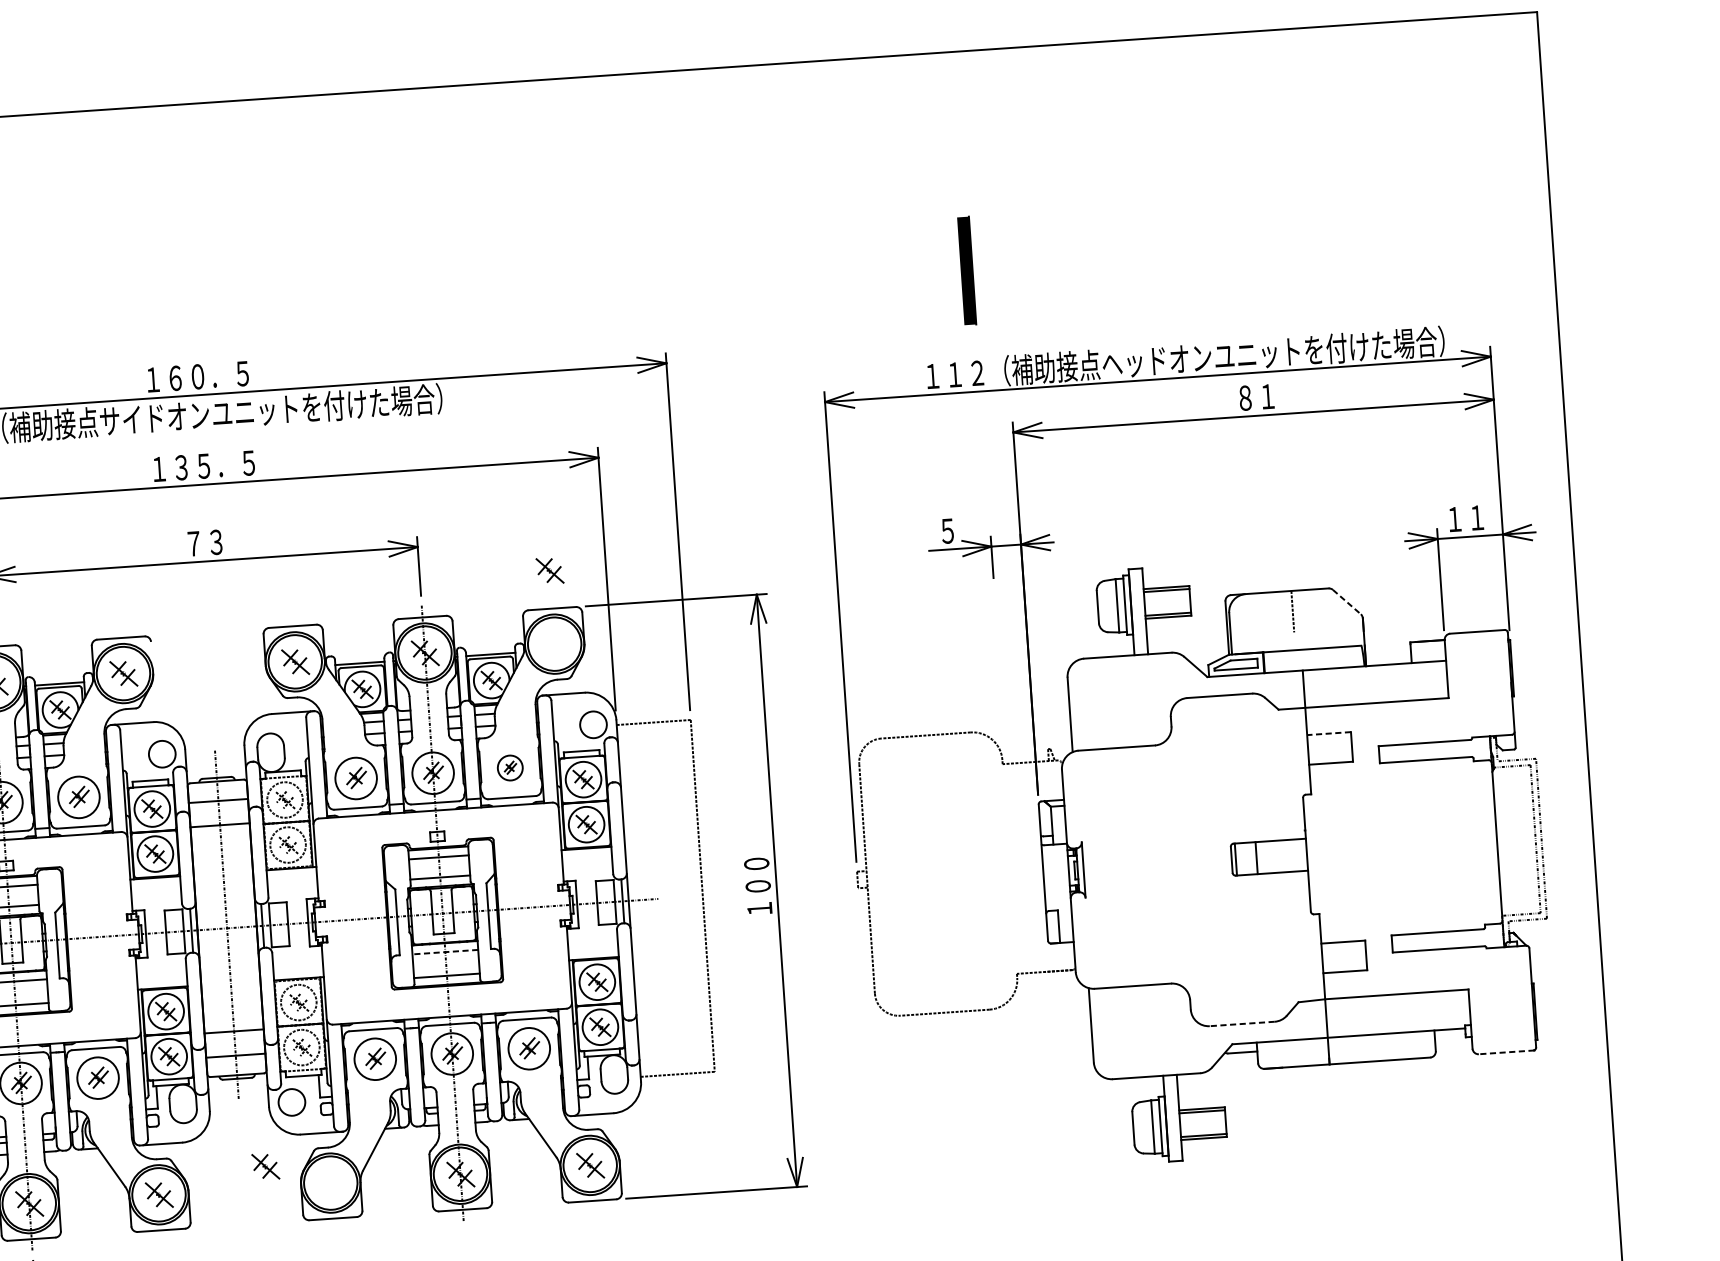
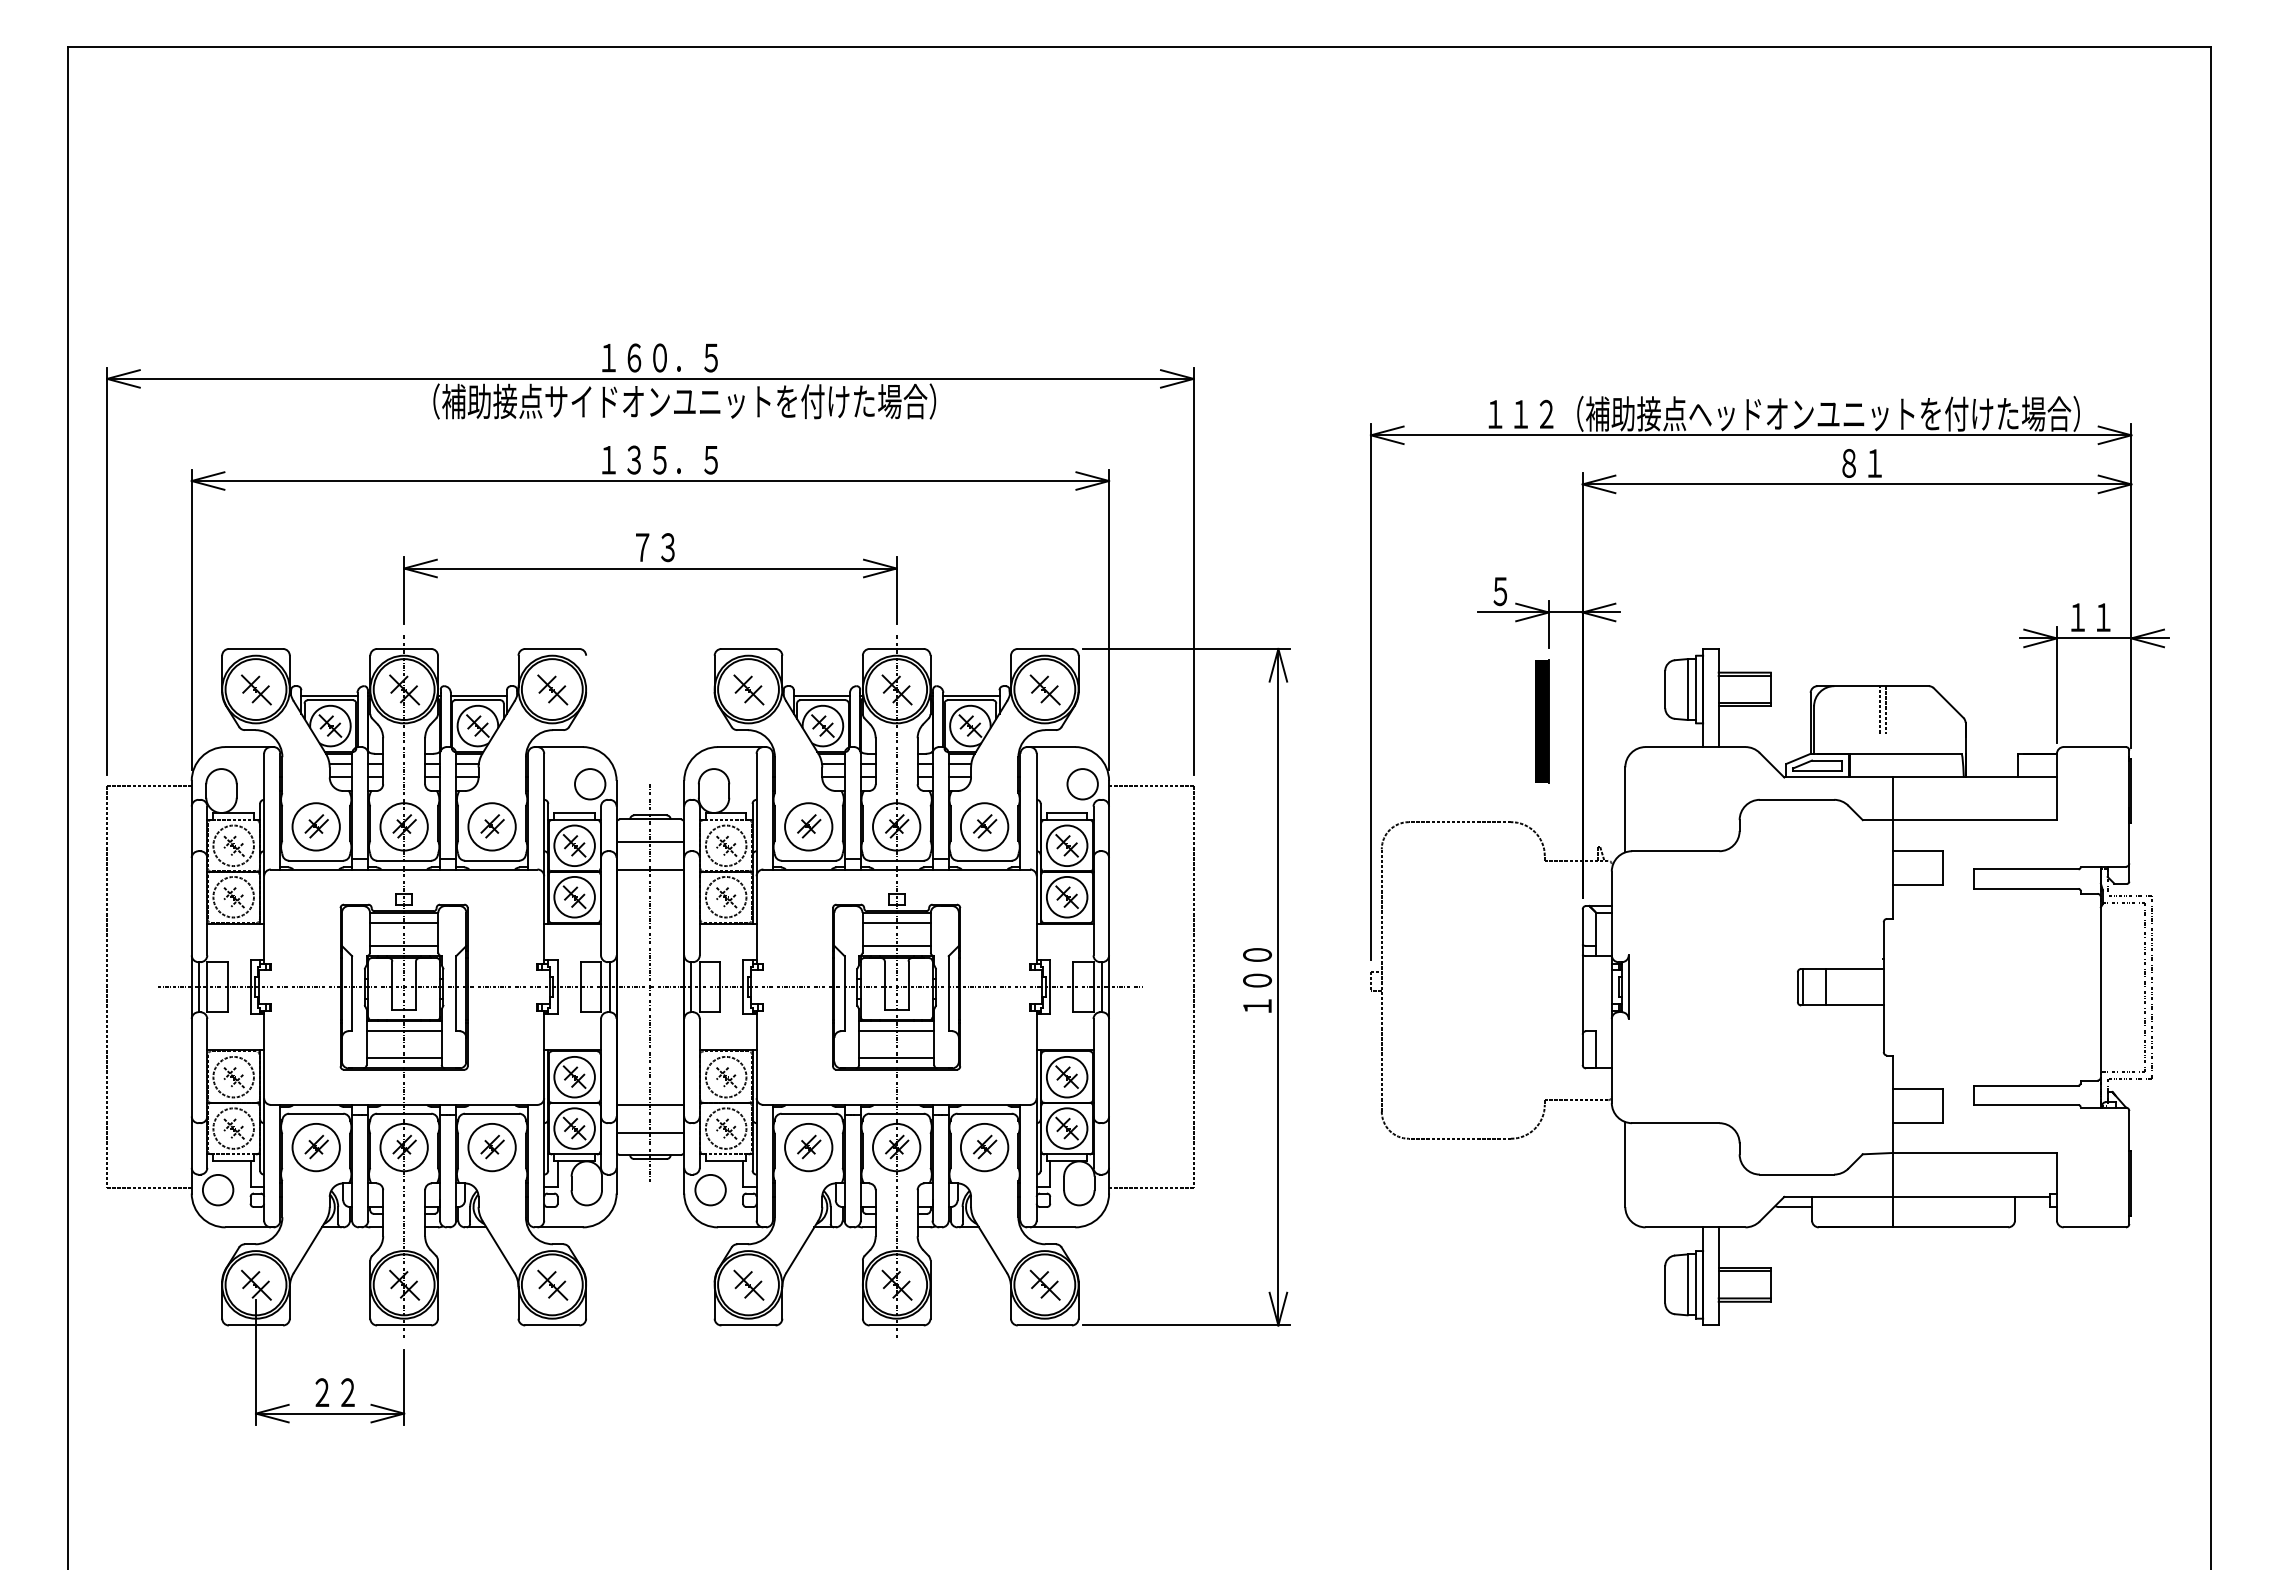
part: (967, 271) -> (1542, 721), moved
part: (549, 570) -> (1044, 689), moved
line: (1347, 602) -> (1949, 703), dashed -> solid
line: (1286, 611) -> (1879, 709), added
line: (1328, 733) -> (1917, 851), dashed -> solid
part: (510, 767) -> (984, 826), size x1.67
line: (445, 952) -> (896, 1031), dashed -> solid
line: (1241, 1023) -> (1796, 1174), dashed -> solid
line: (1506, 1052) -> (2095, 1227), dashed -> solid
part: (265, 1166) -> (748, 1284), moved

